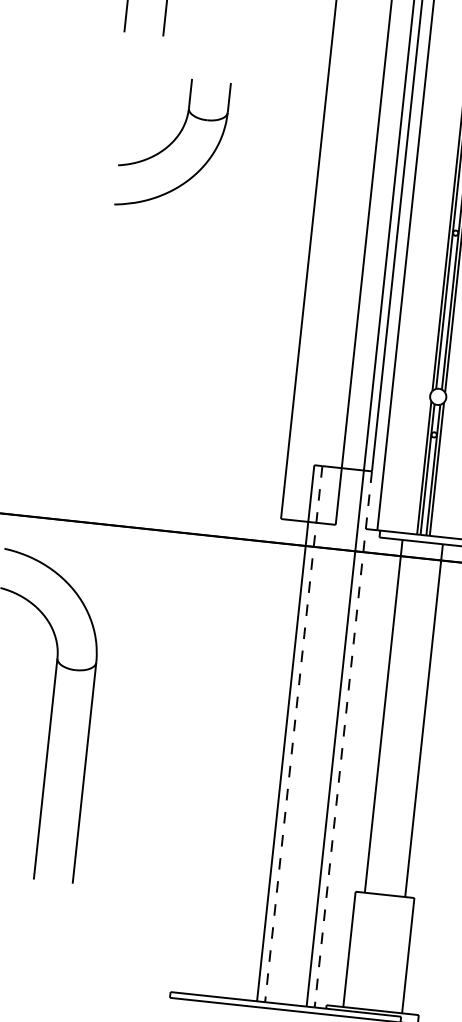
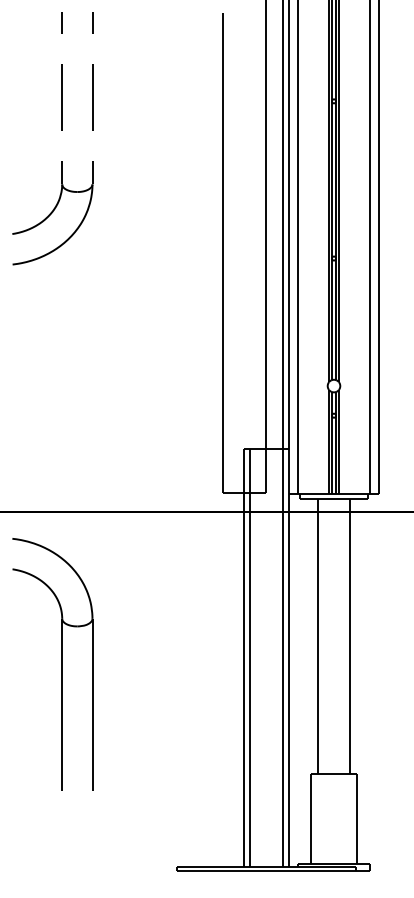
part: (172, 144) -> (52, 213), moved
line: (293, 733) -> (250, 657), dashed -> solid
line: (343, 739) -> (289, 657), dashed -> solid

